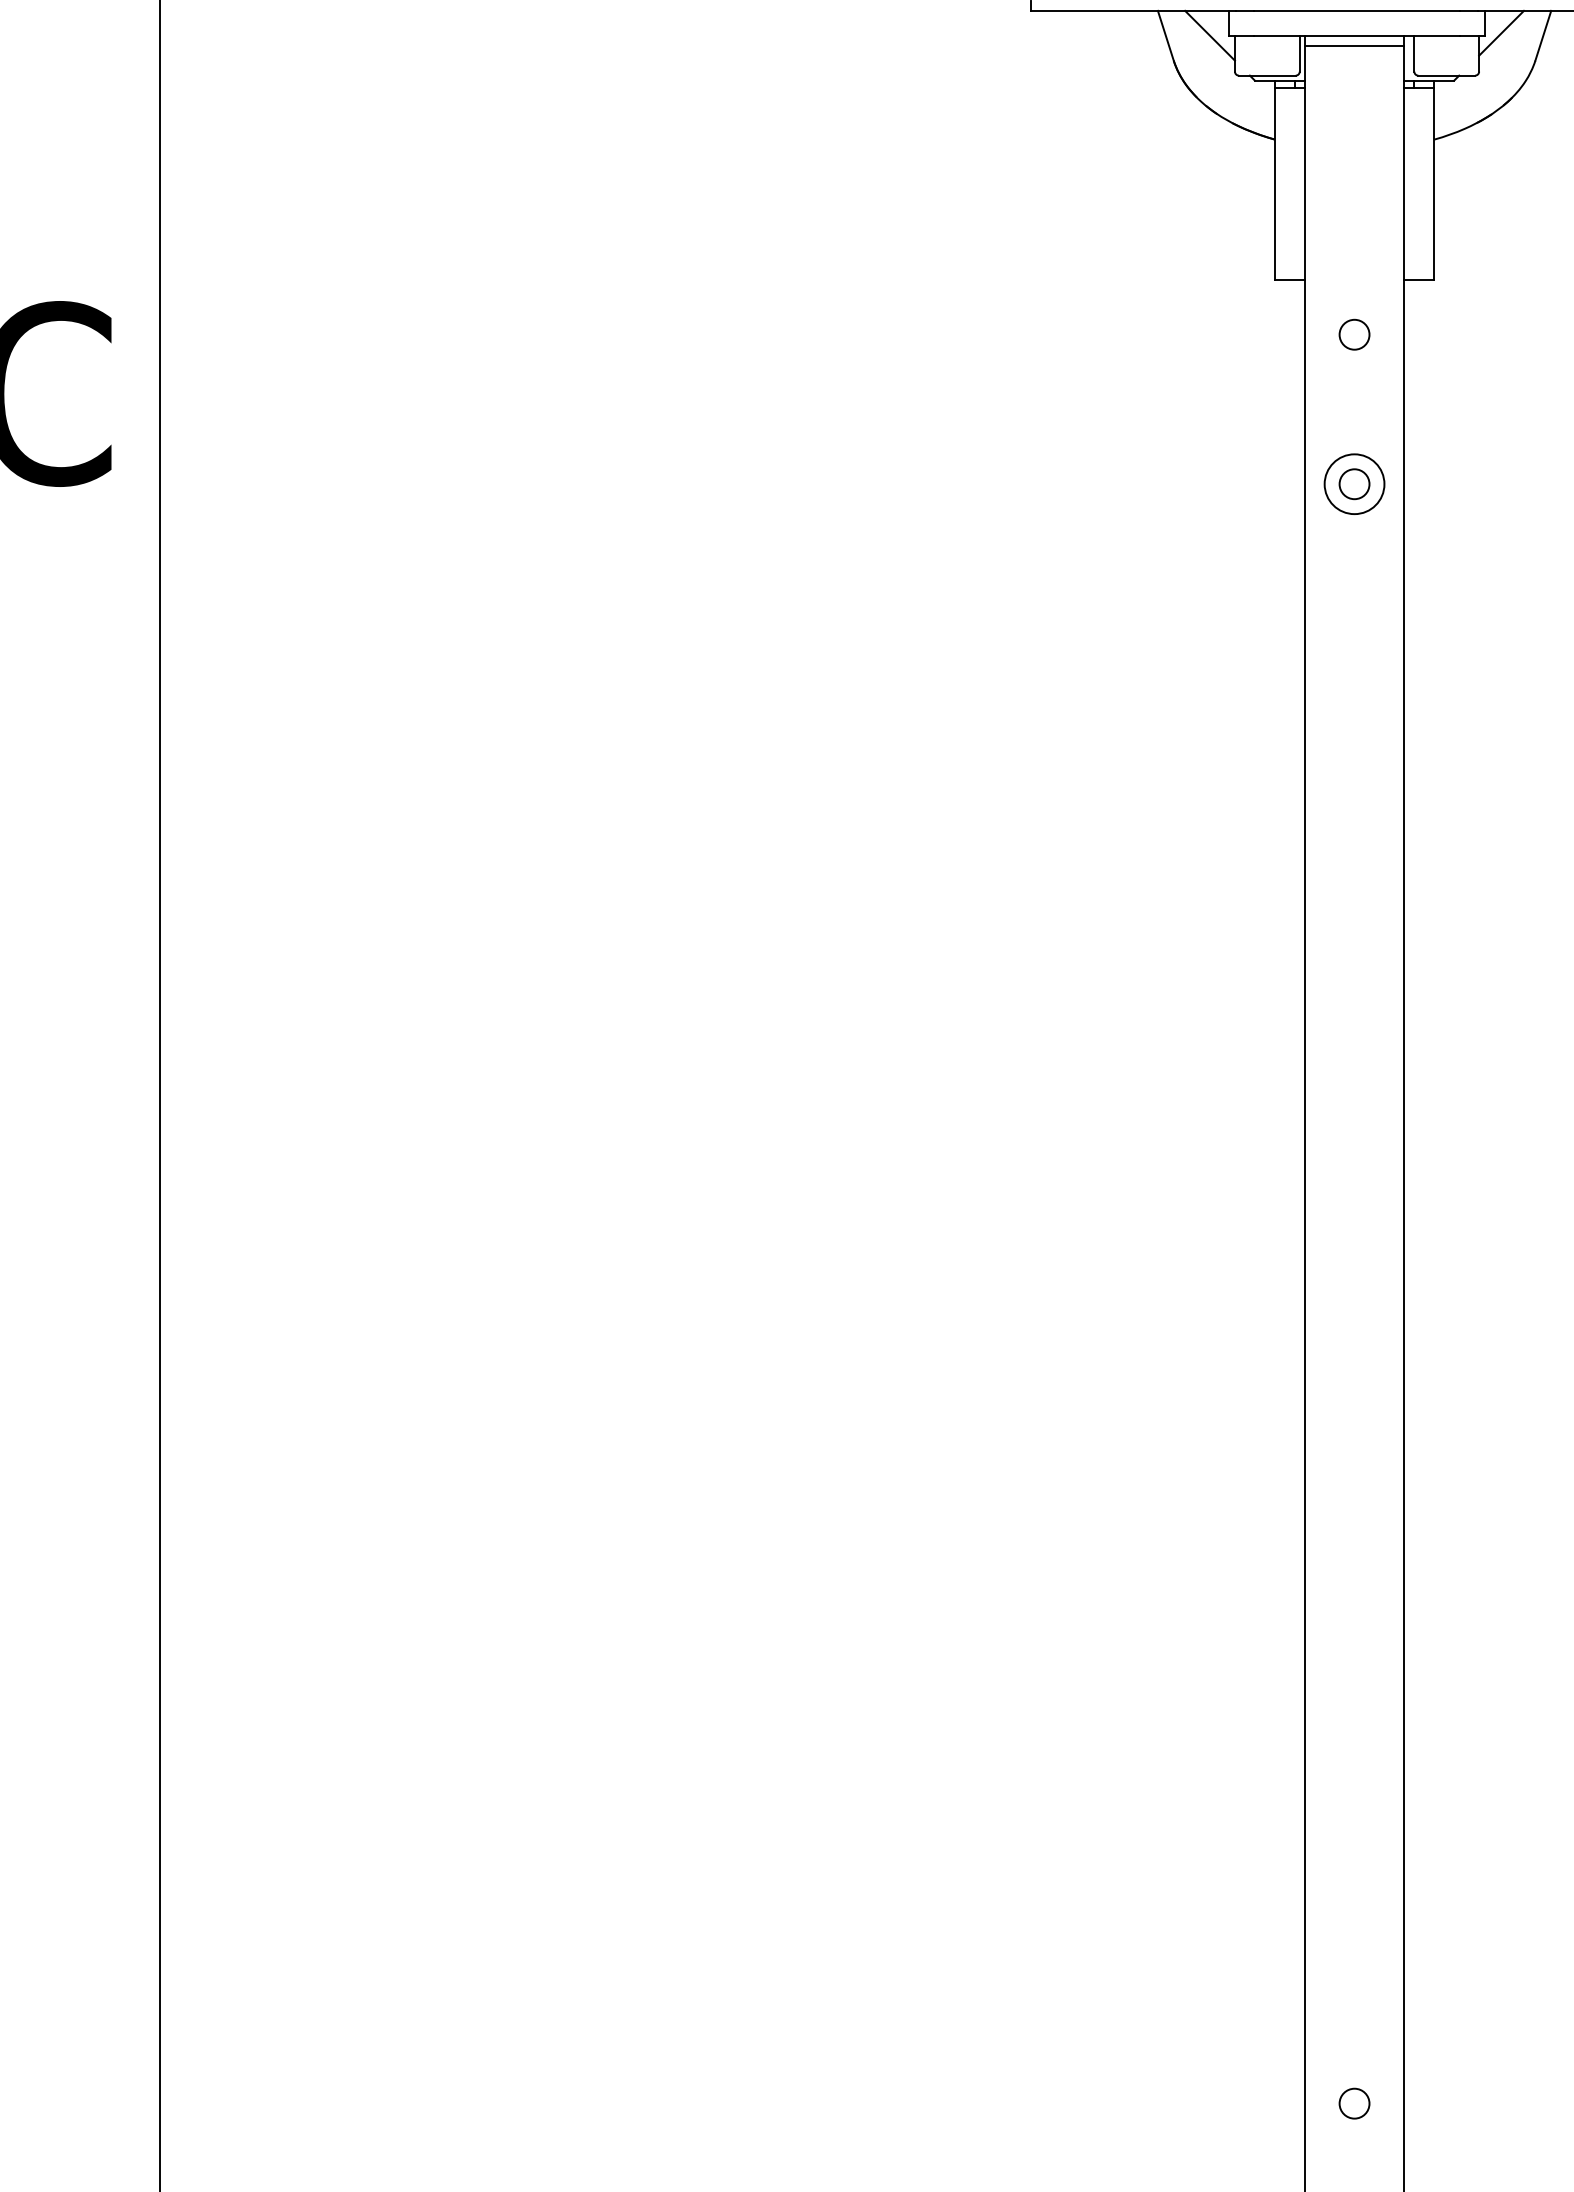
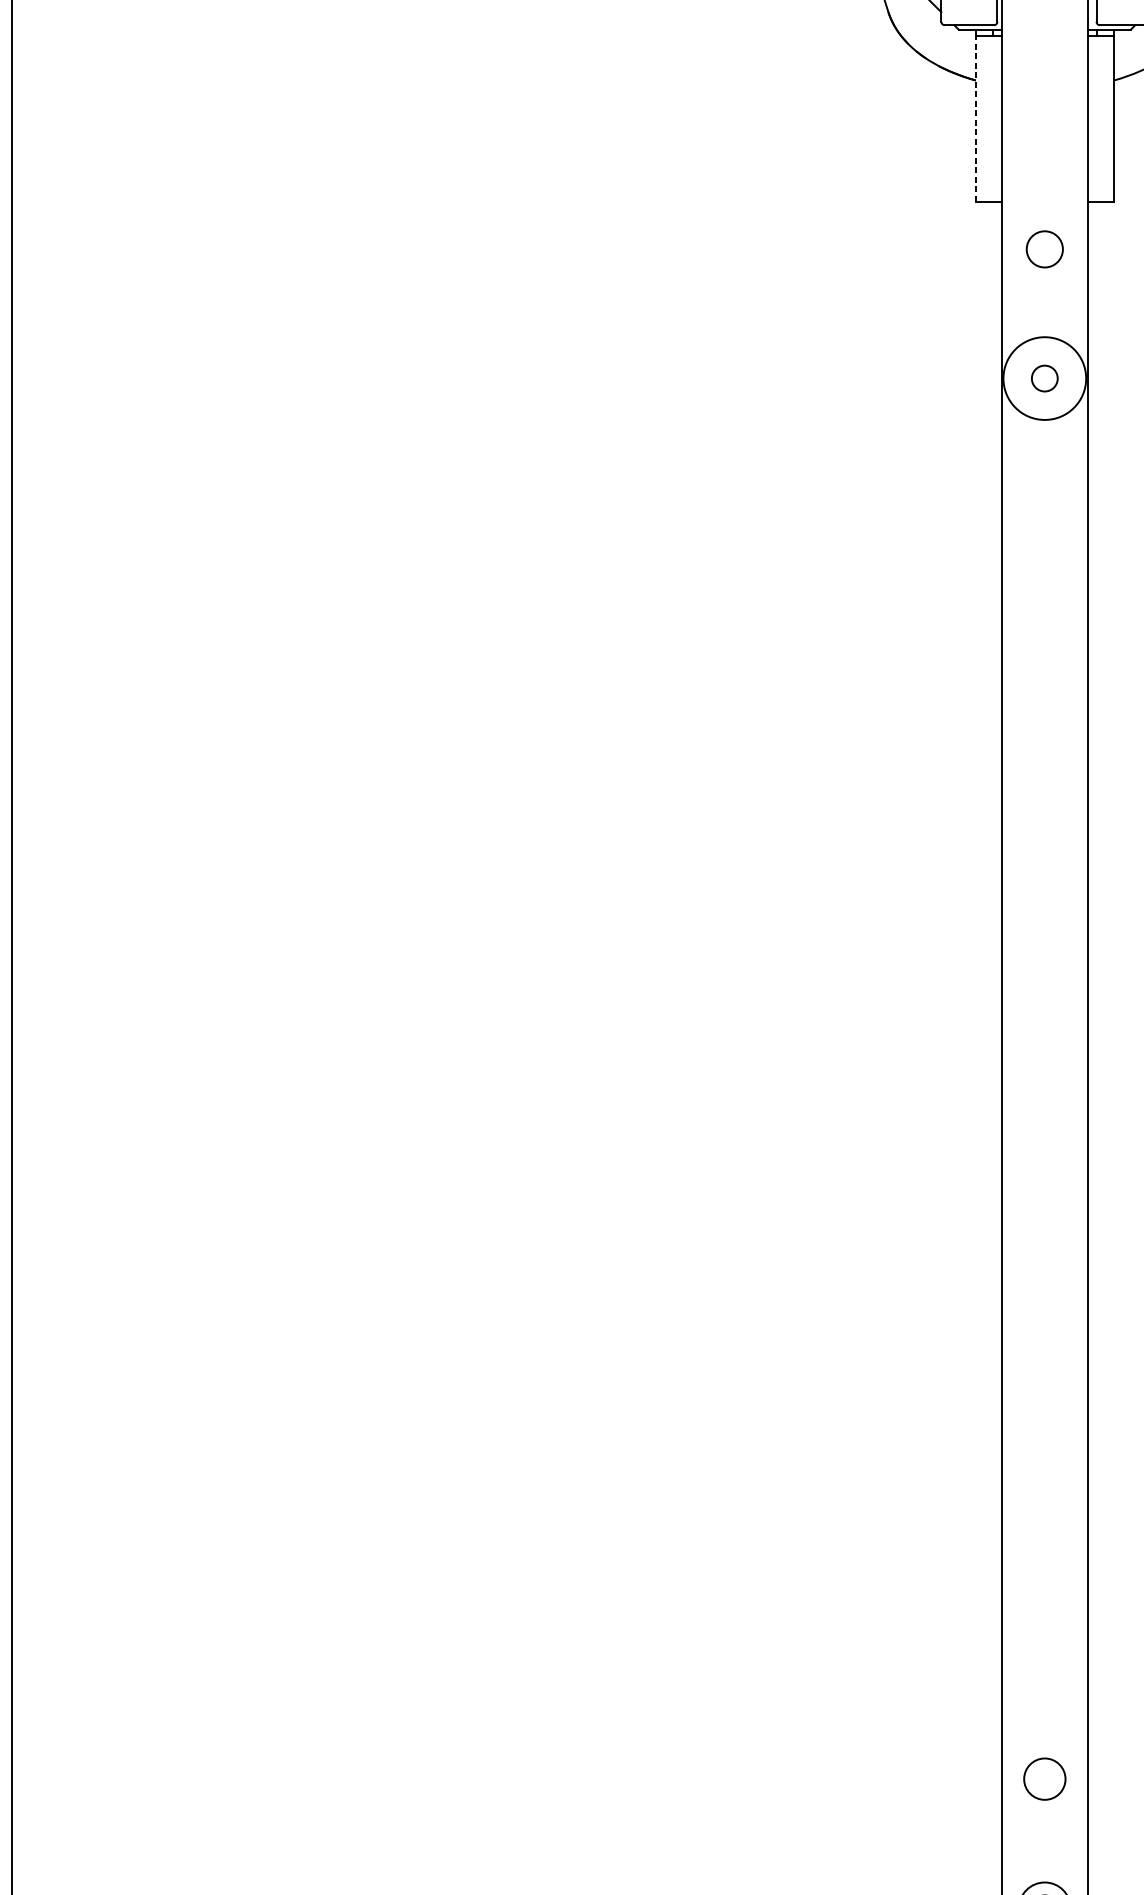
line: (1274, 184) -> (975, 119), solid -> dashed
circle: (1354, 334) -> (1044, 249), size x1.4
circle: (1354, 484) -> (1044, 378), size x1.6
circle: (1354, 2103) -> (1044, 1778), size x1.6

